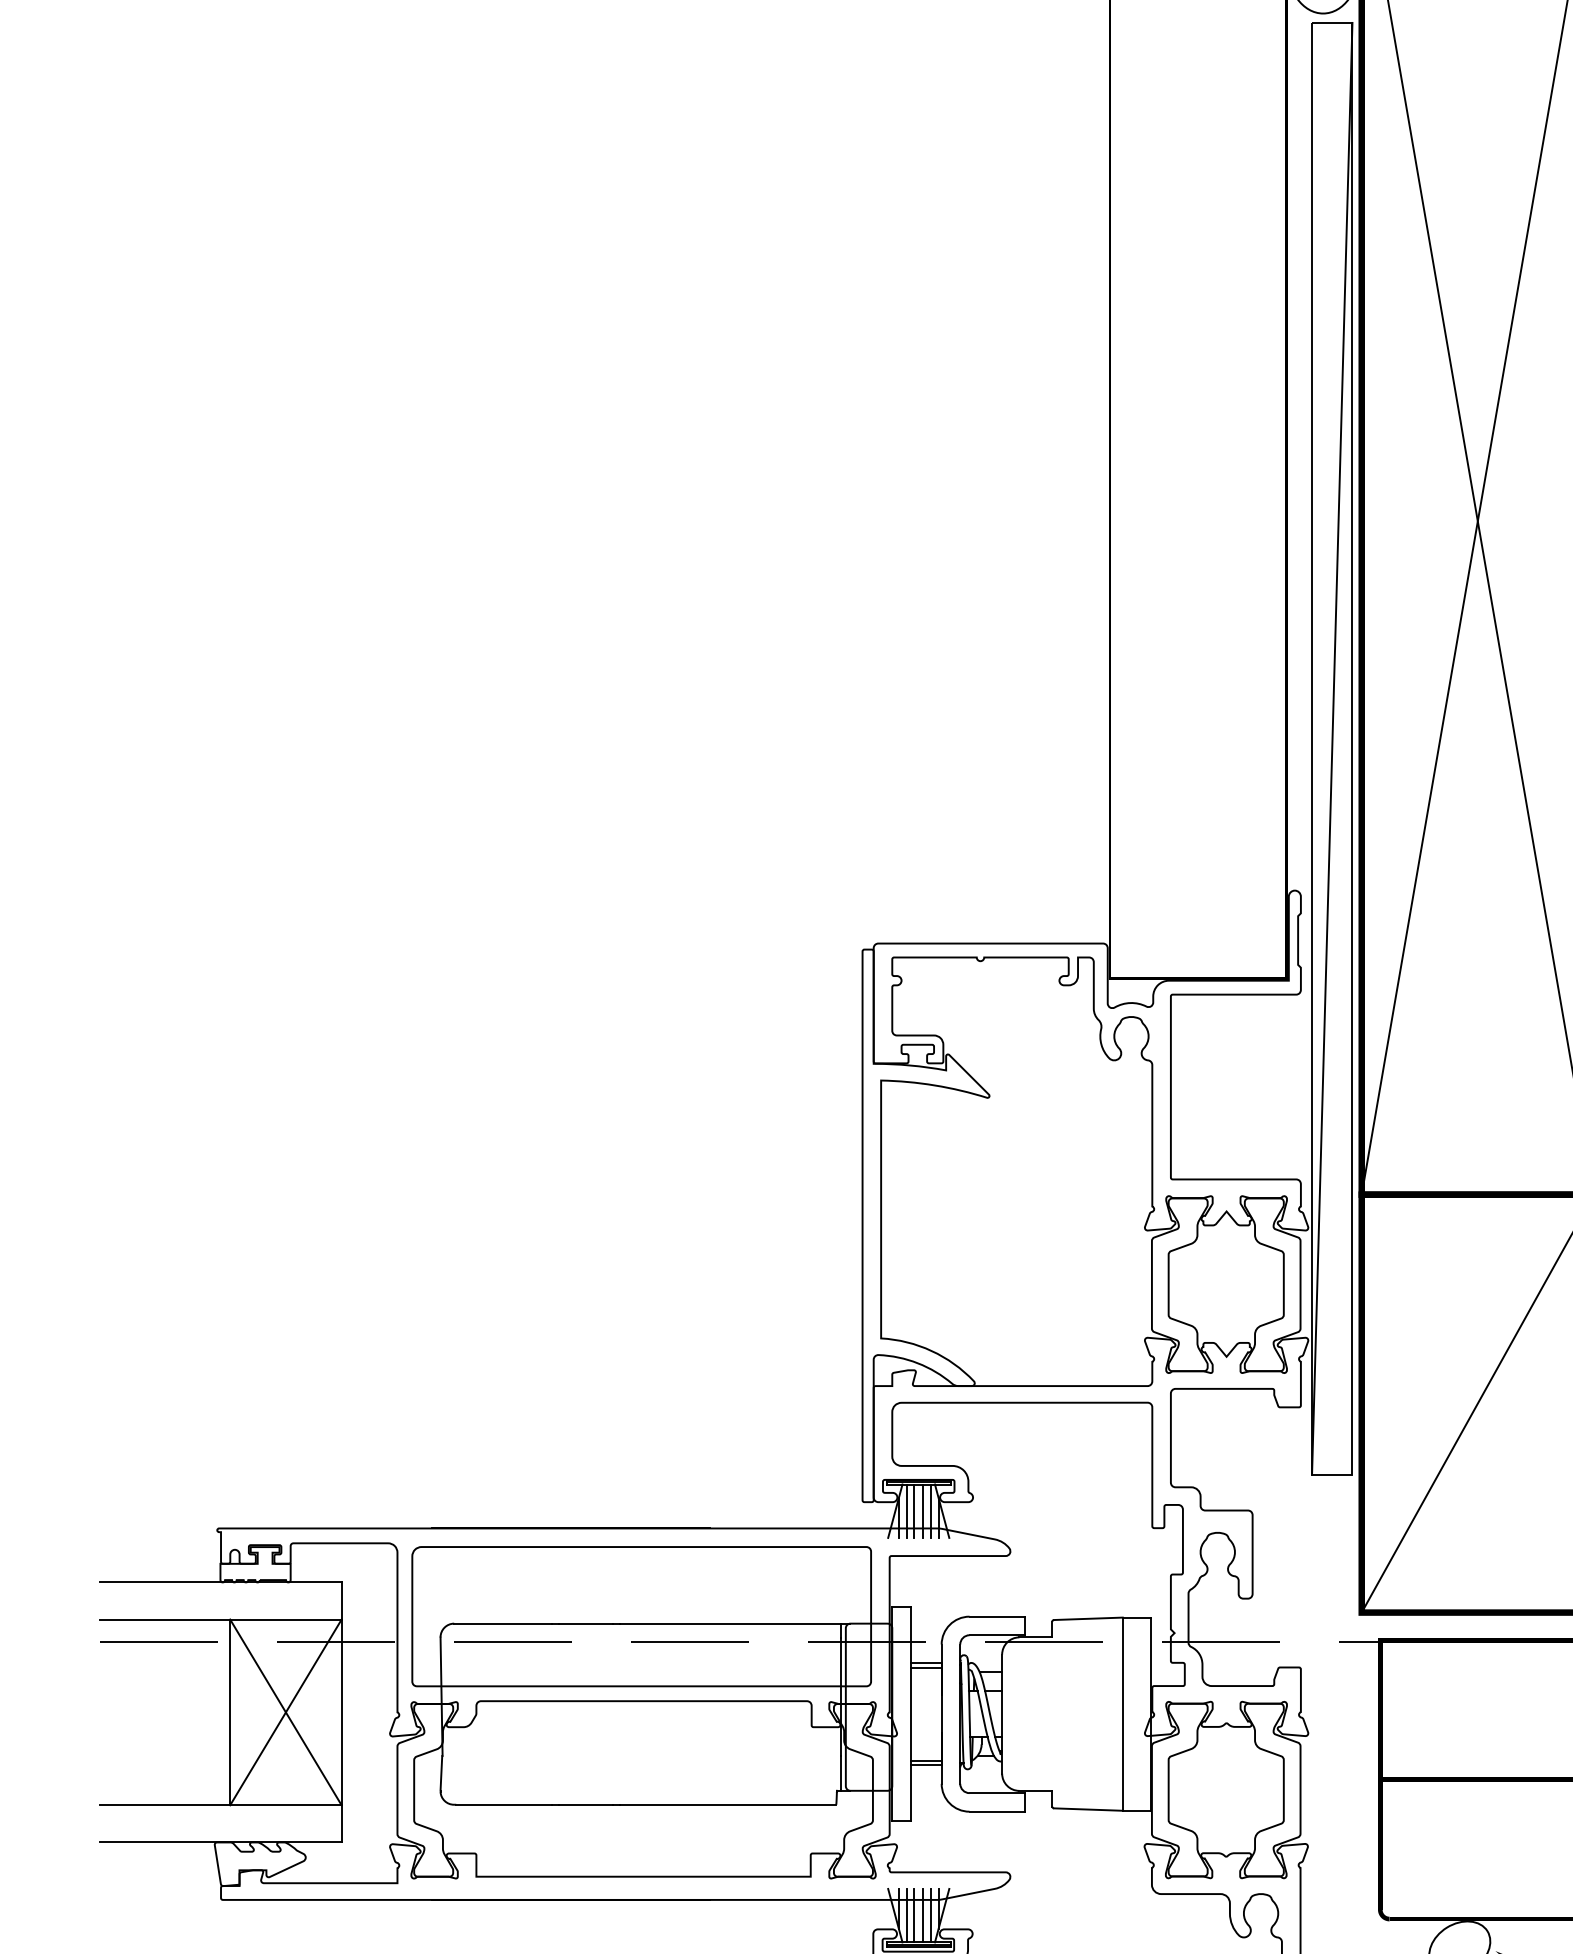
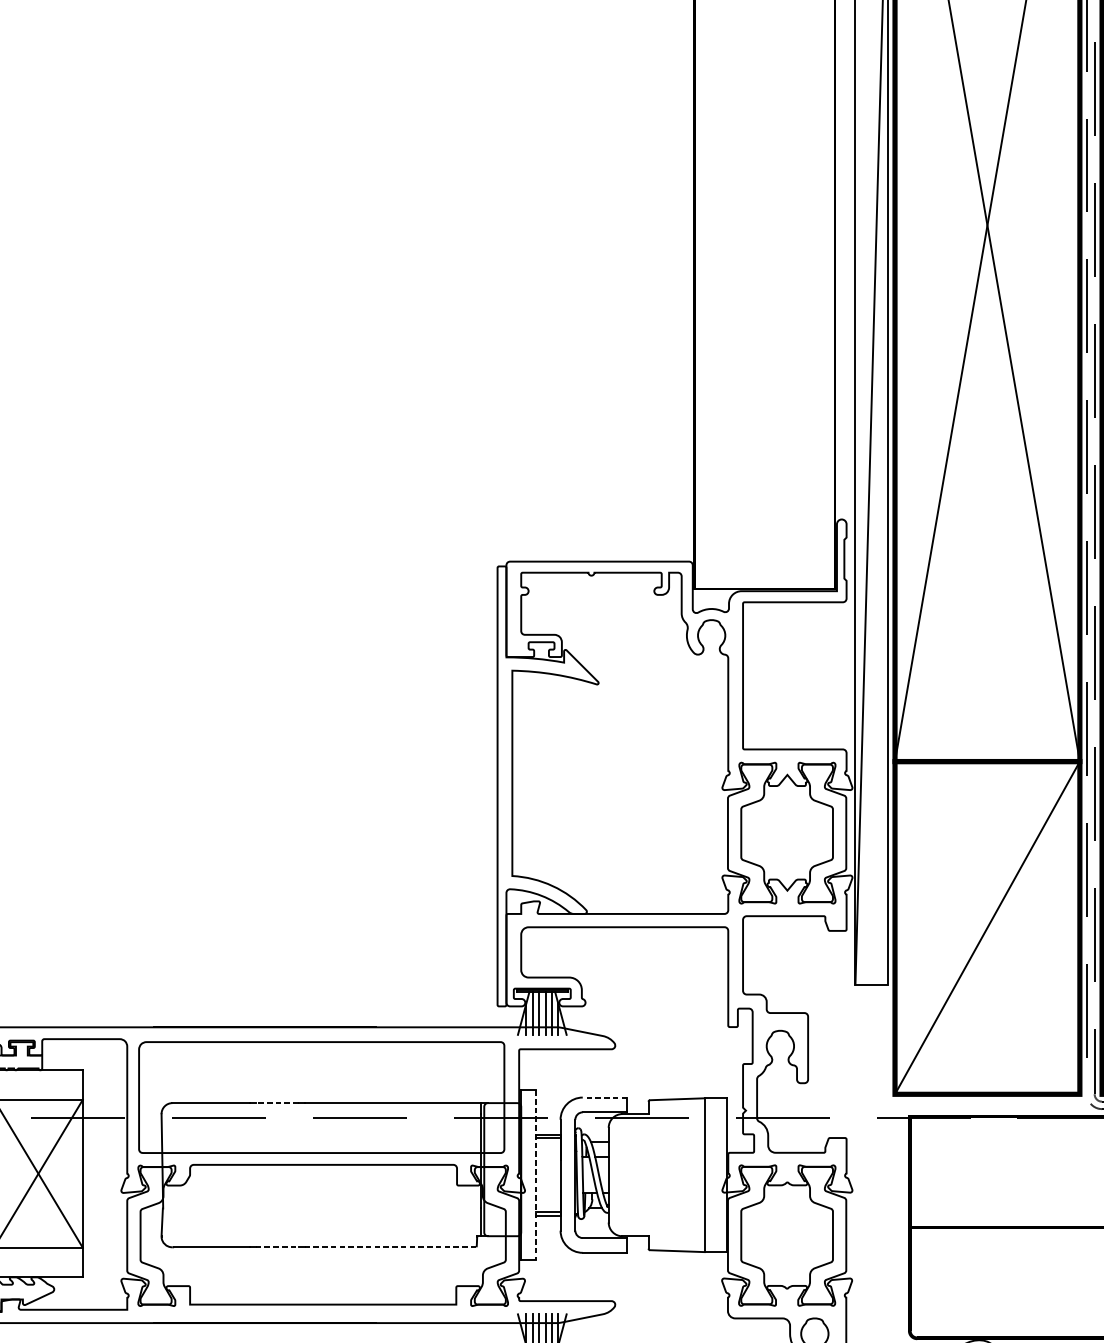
line: (997, 1616) -> (605, 1097), solid -> dashed
line: (585, 1623) -> (276, 1103), solid -> dashed
line: (910, 1714) -> (535, 1175), solid -> dashed
line: (586, 1804) -> (277, 1247), solid -> dashed
line: (728, 1804) -> (390, 1247), solid -> dashed

